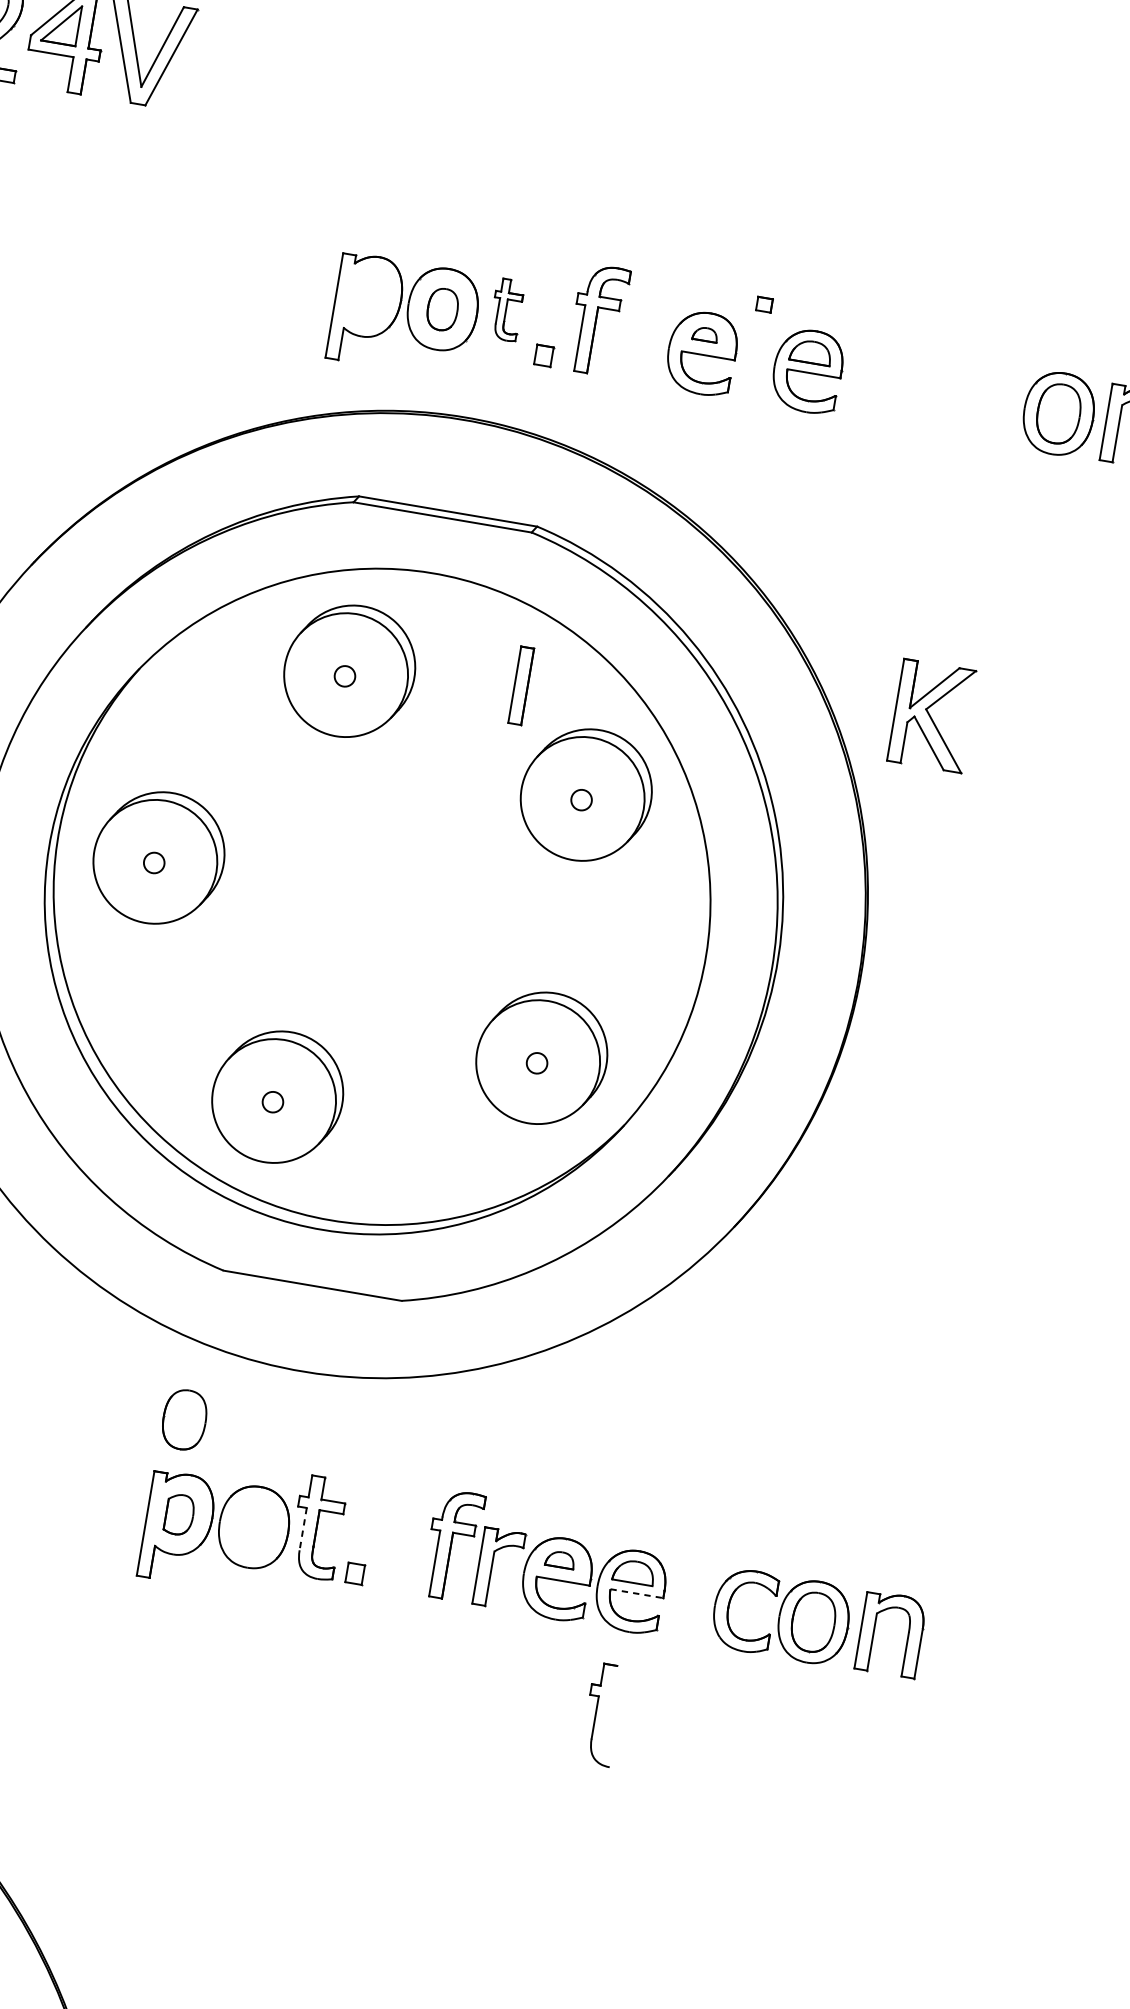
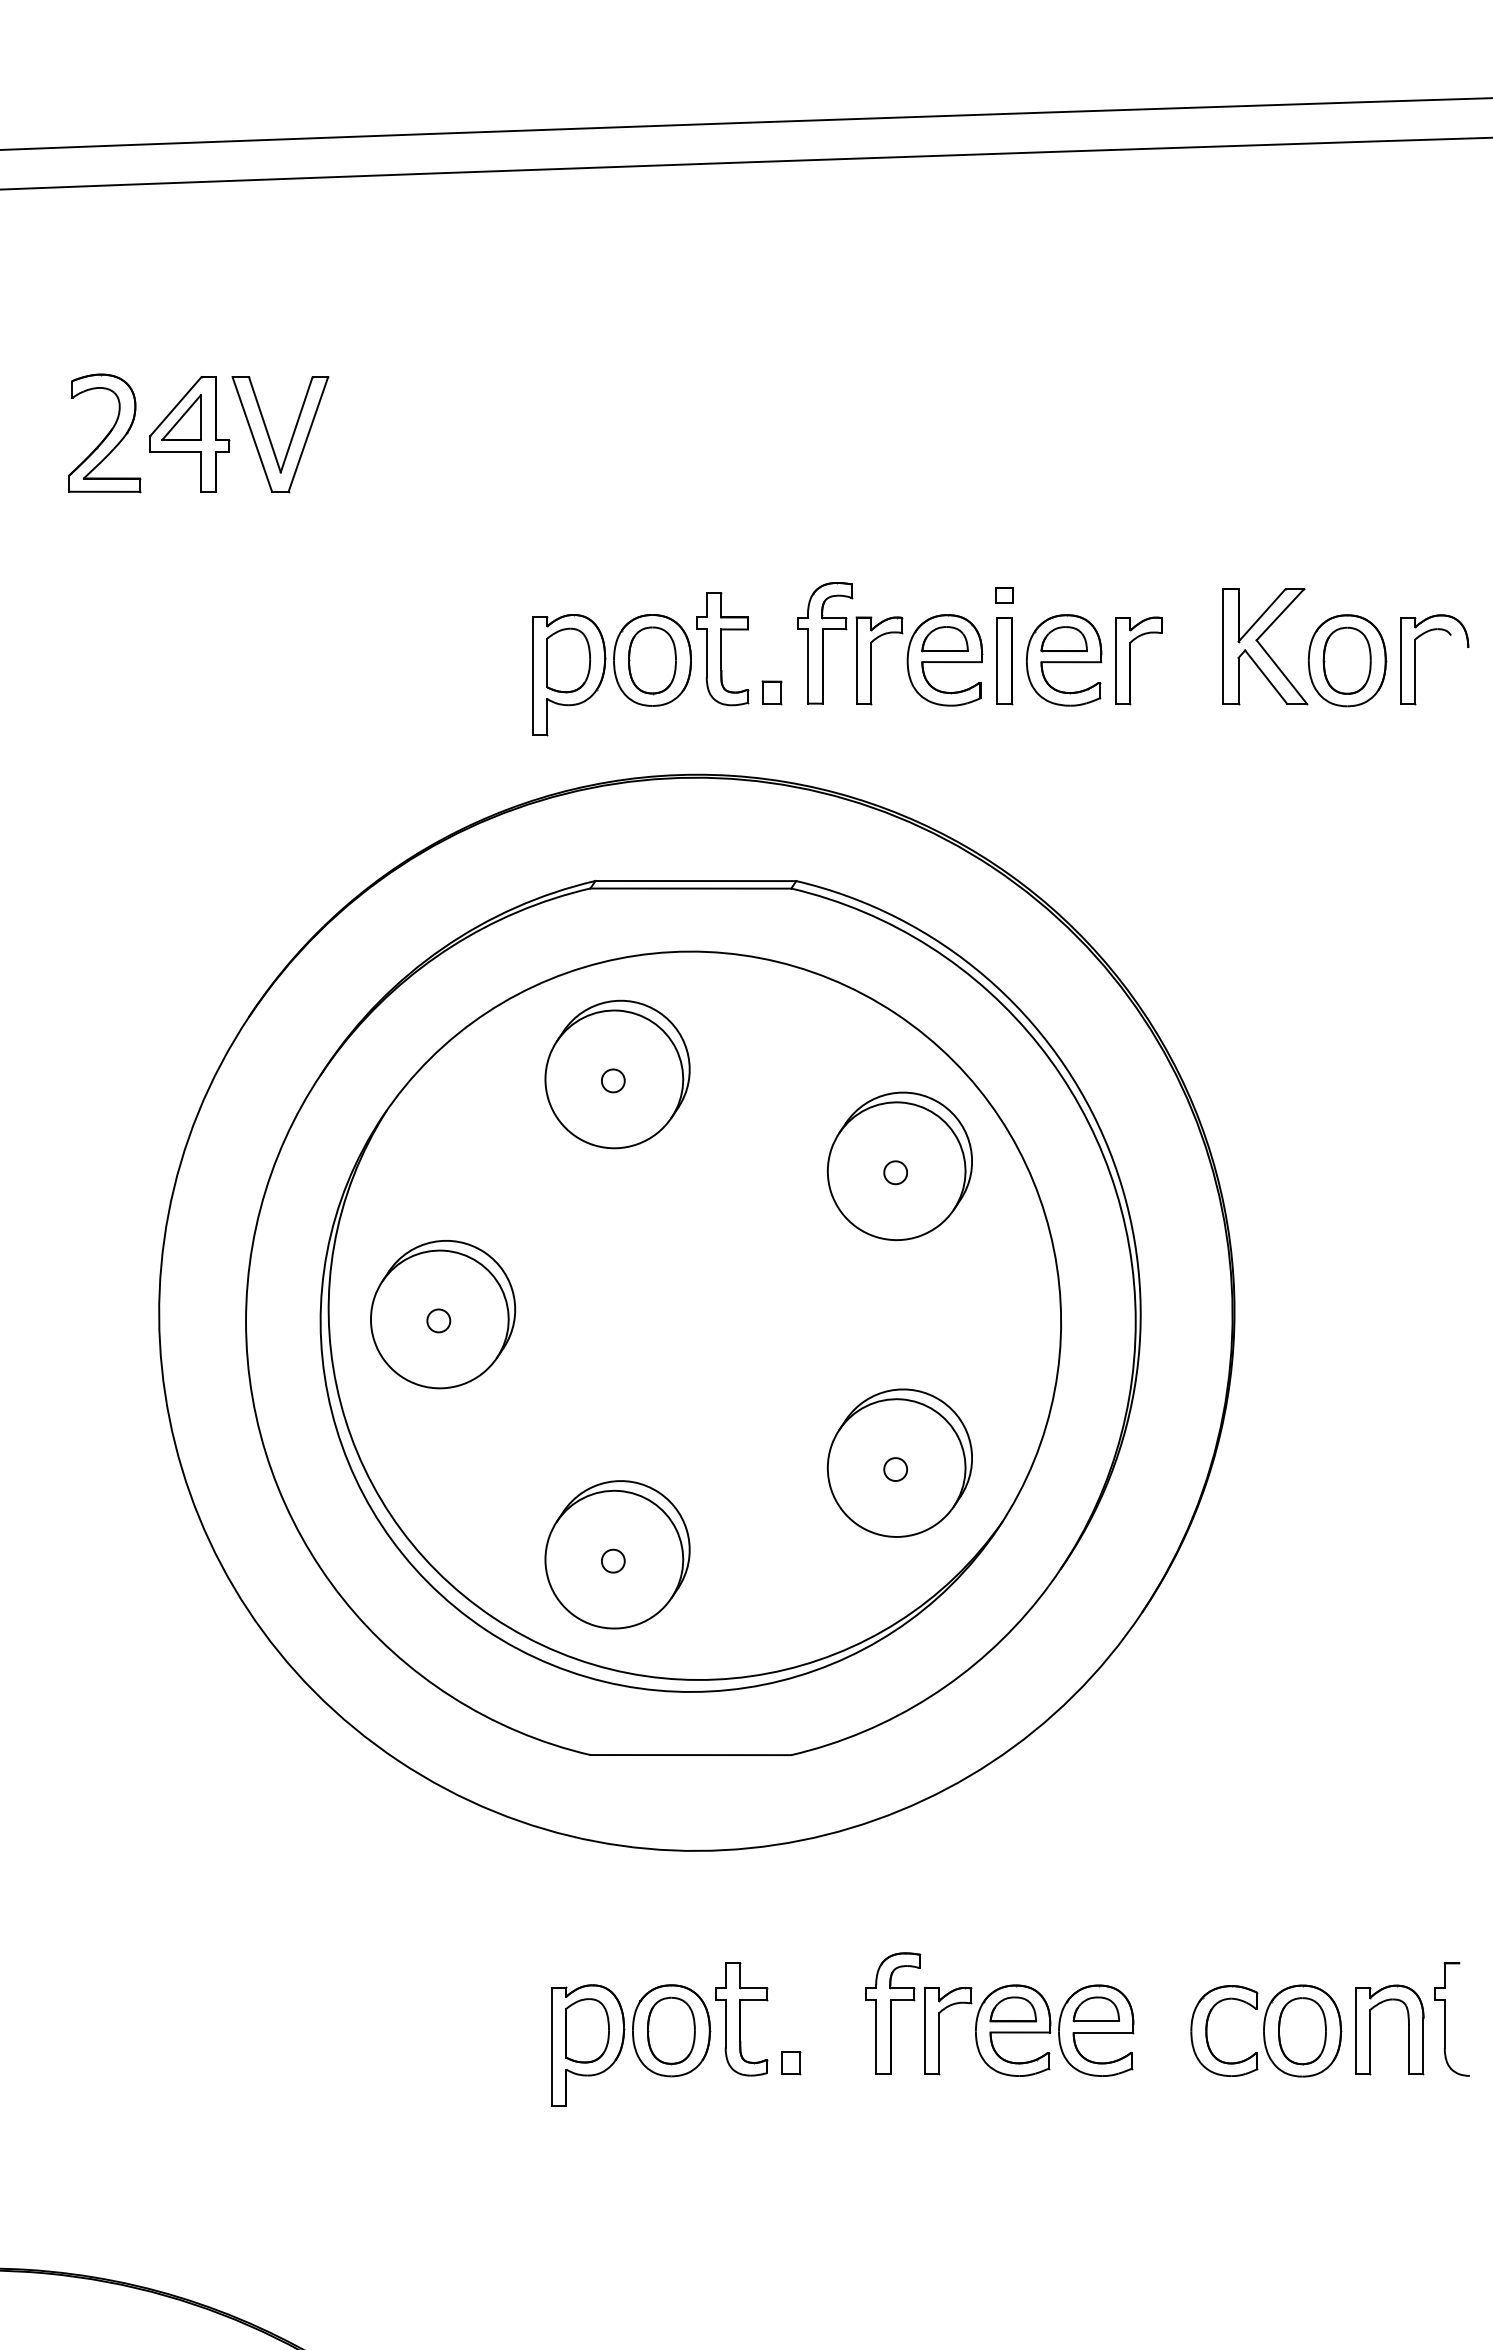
part: (368, 296) -> (568, 660), added
part: (442, 309) -> (652, 660), size x1.43
part: (506, 310) -> (722, 649), size x1.67
part: (704, 334) -> (944, 639), size x1.67
part: (636, 342) -> (871, 660), added
part: (866, 381) -> (1130, 660), added
part: (521, 686) -> (1004, 661), moved
part: (933, 716) -> (1265, 646), moved
part: (184, 1419) -> (671, 2030), moved
part: (179, 1514) -> (587, 2030), size x1.43
line: (303, 1528) -> (725, 2023), dashed -> solid
part: (559, 1559) -> (1012, 2009), size x1.43
line: (636, 1593) -> (1103, 2032), dashed -> solid
part: (601, 1714) -> (1451, 2019), moved

